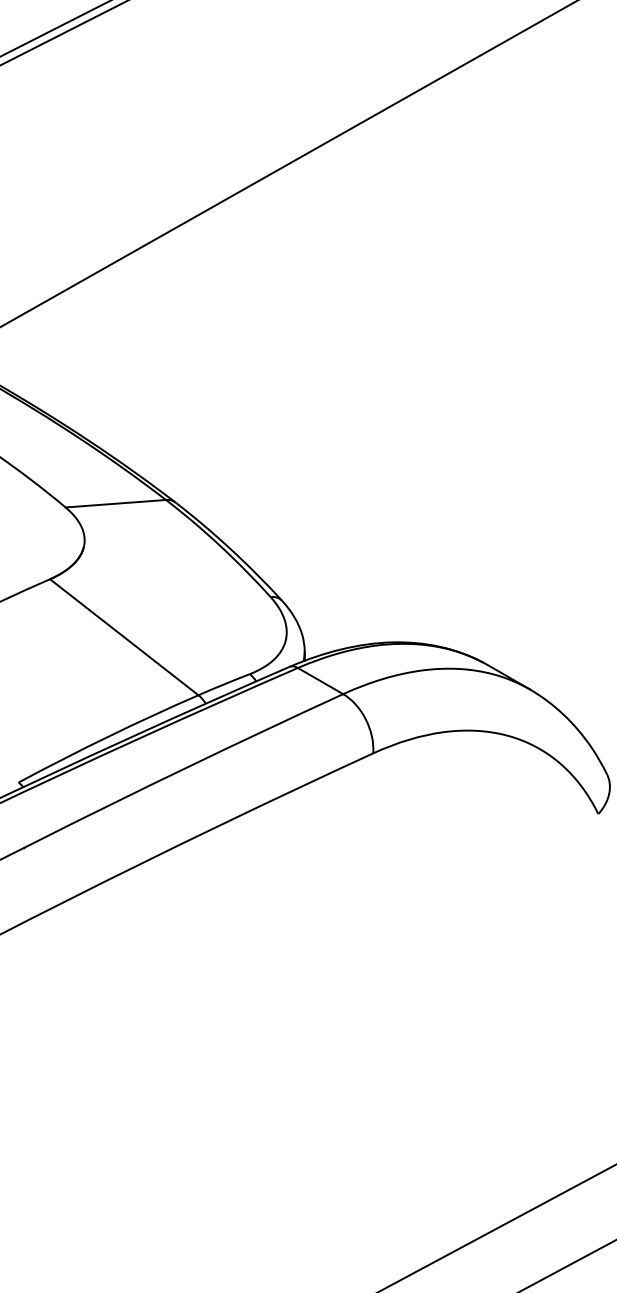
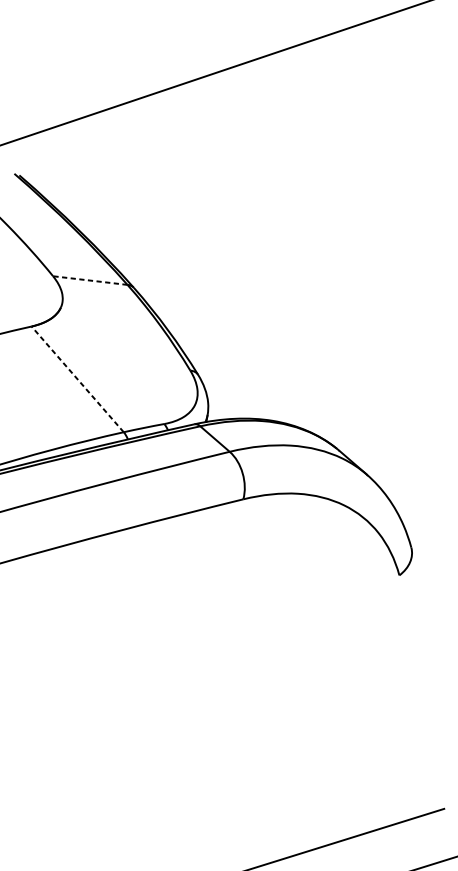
line: (115, 503) -> (90, 280), solid -> dashed
line: (123, 636) -> (77, 378), solid -> dashed

